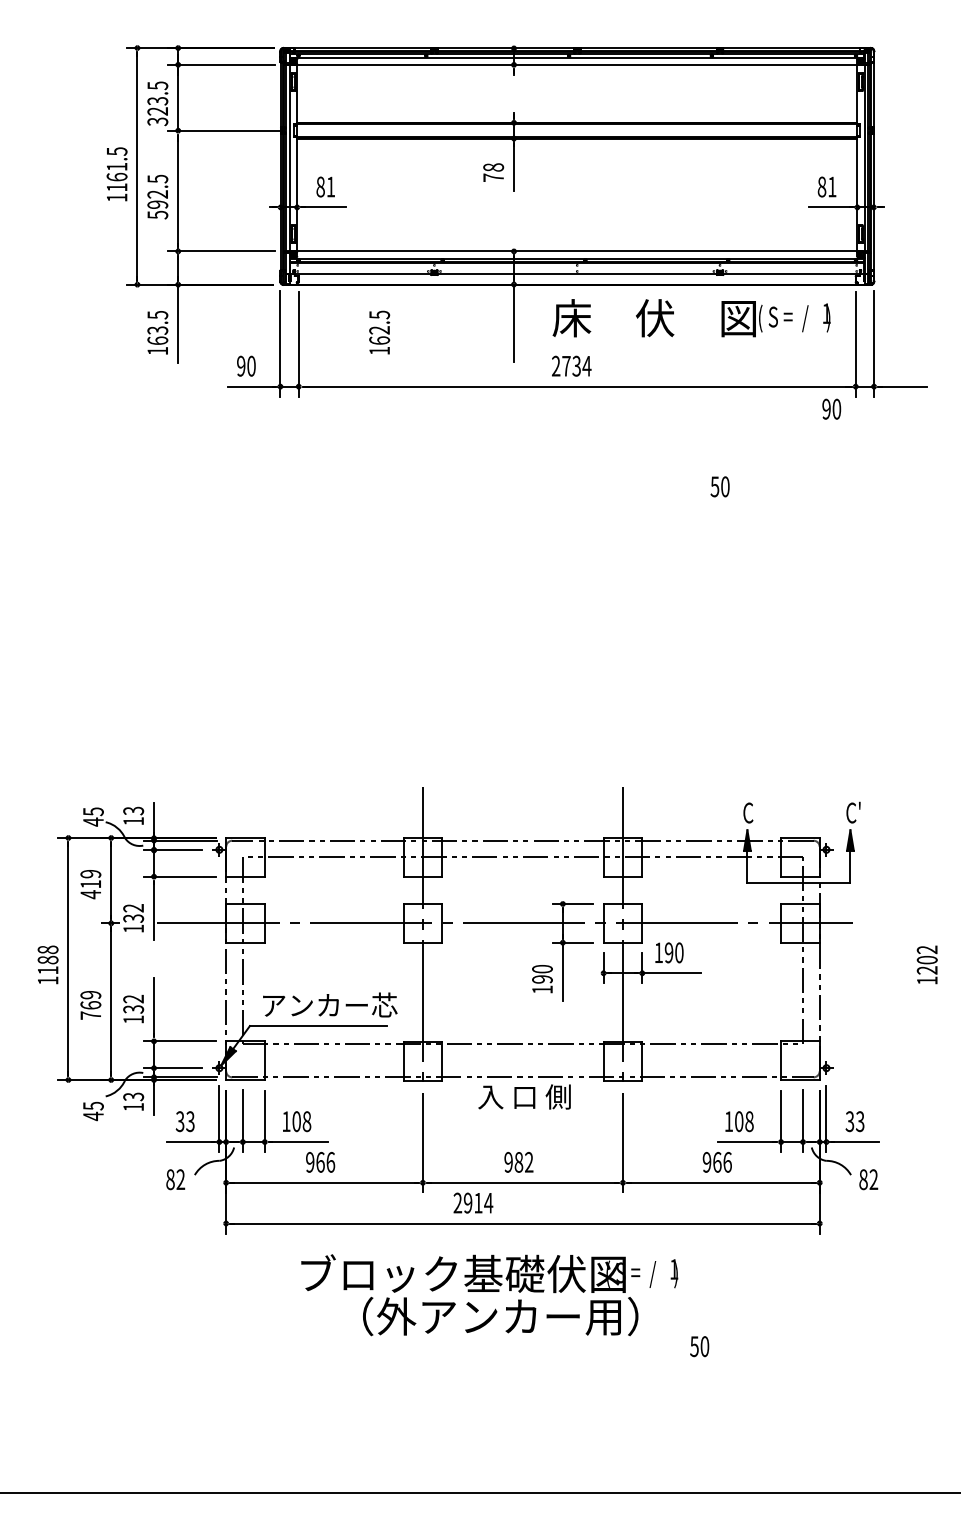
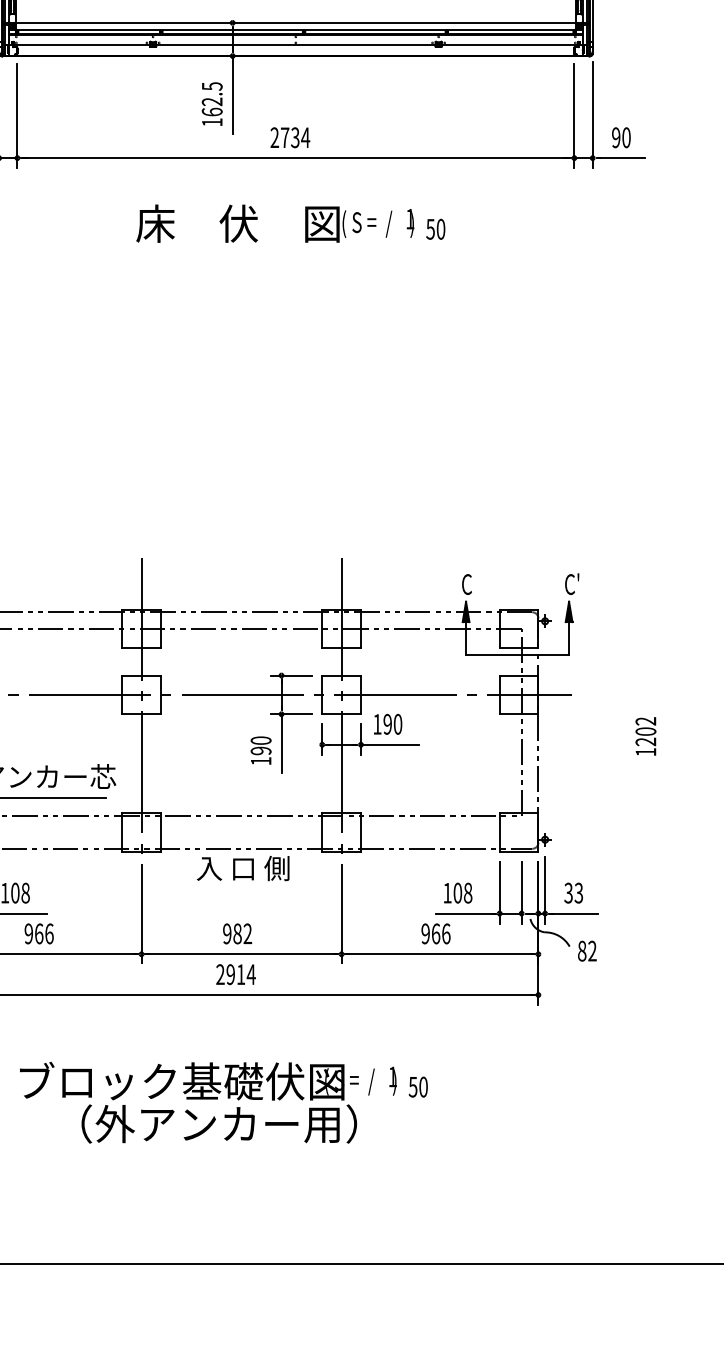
text: (691, 318) -> (275, 224), moved
text: (379, 332) -> (212, 104), moved
text: (831, 408) -> (621, 137), moved
text: (719, 486) -> (435, 229), moved
text: (473, 1202) -> (236, 974), moved
text: (489, 1295) -> (208, 1103), moved
text: (699, 1346) -> (418, 1087), moved

